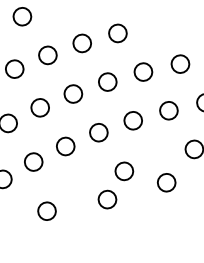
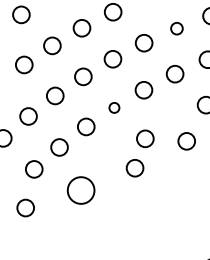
circle: (180, 63) -> (176, 28), size x0.7
circle: (99, 132) -> (114, 107), size x0.6
circle: (47, 211) -> (81, 190), size x1.6

